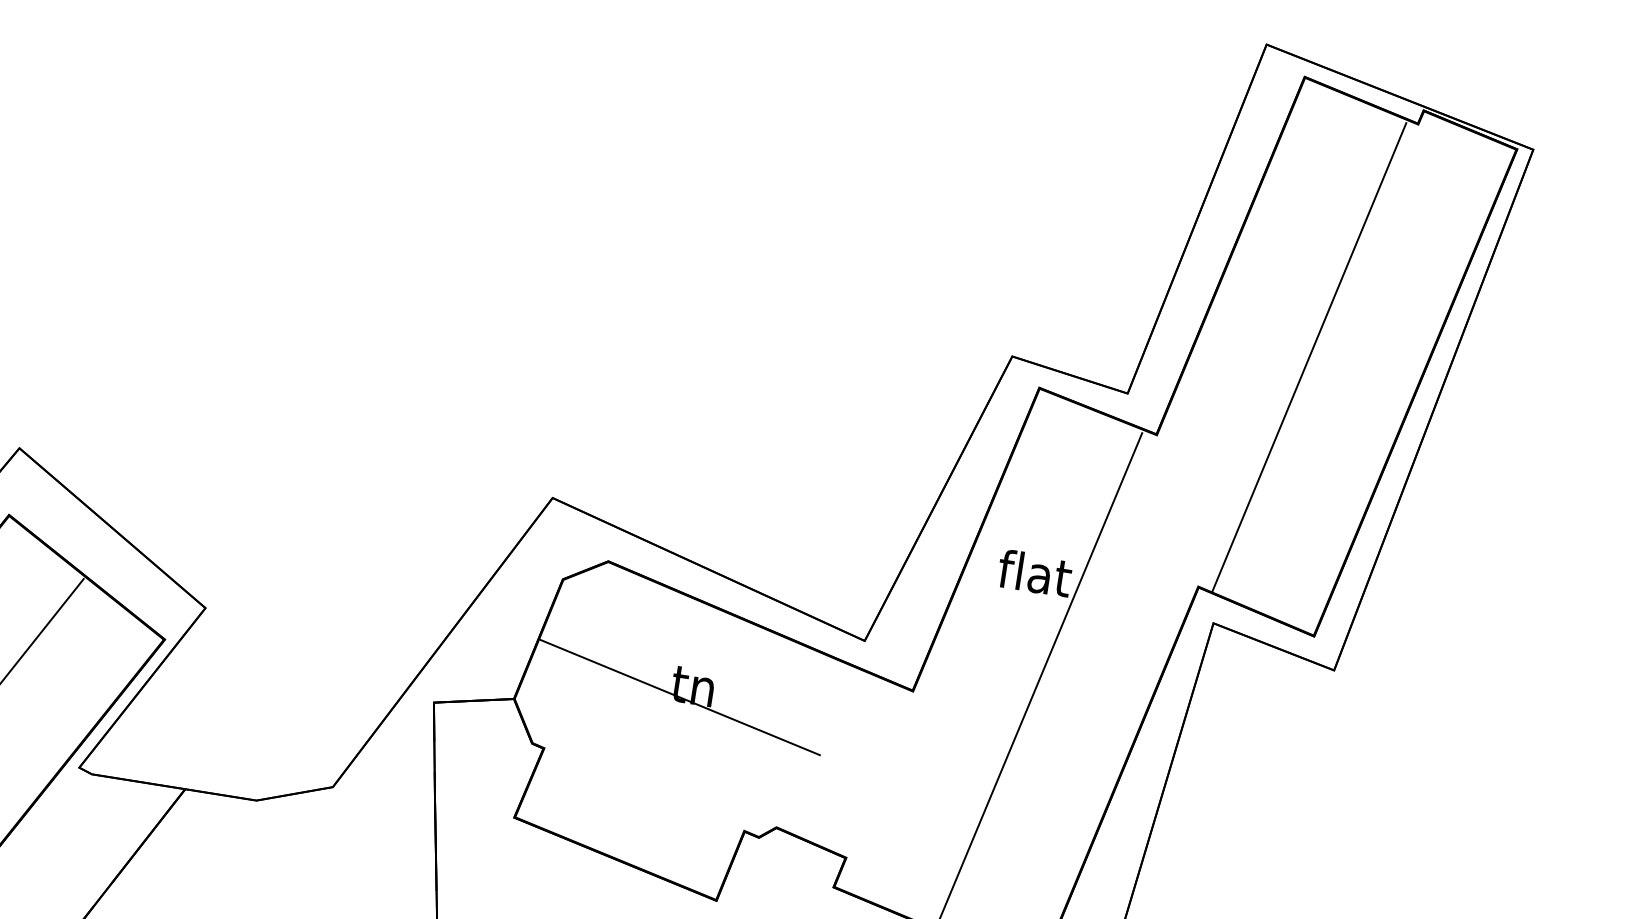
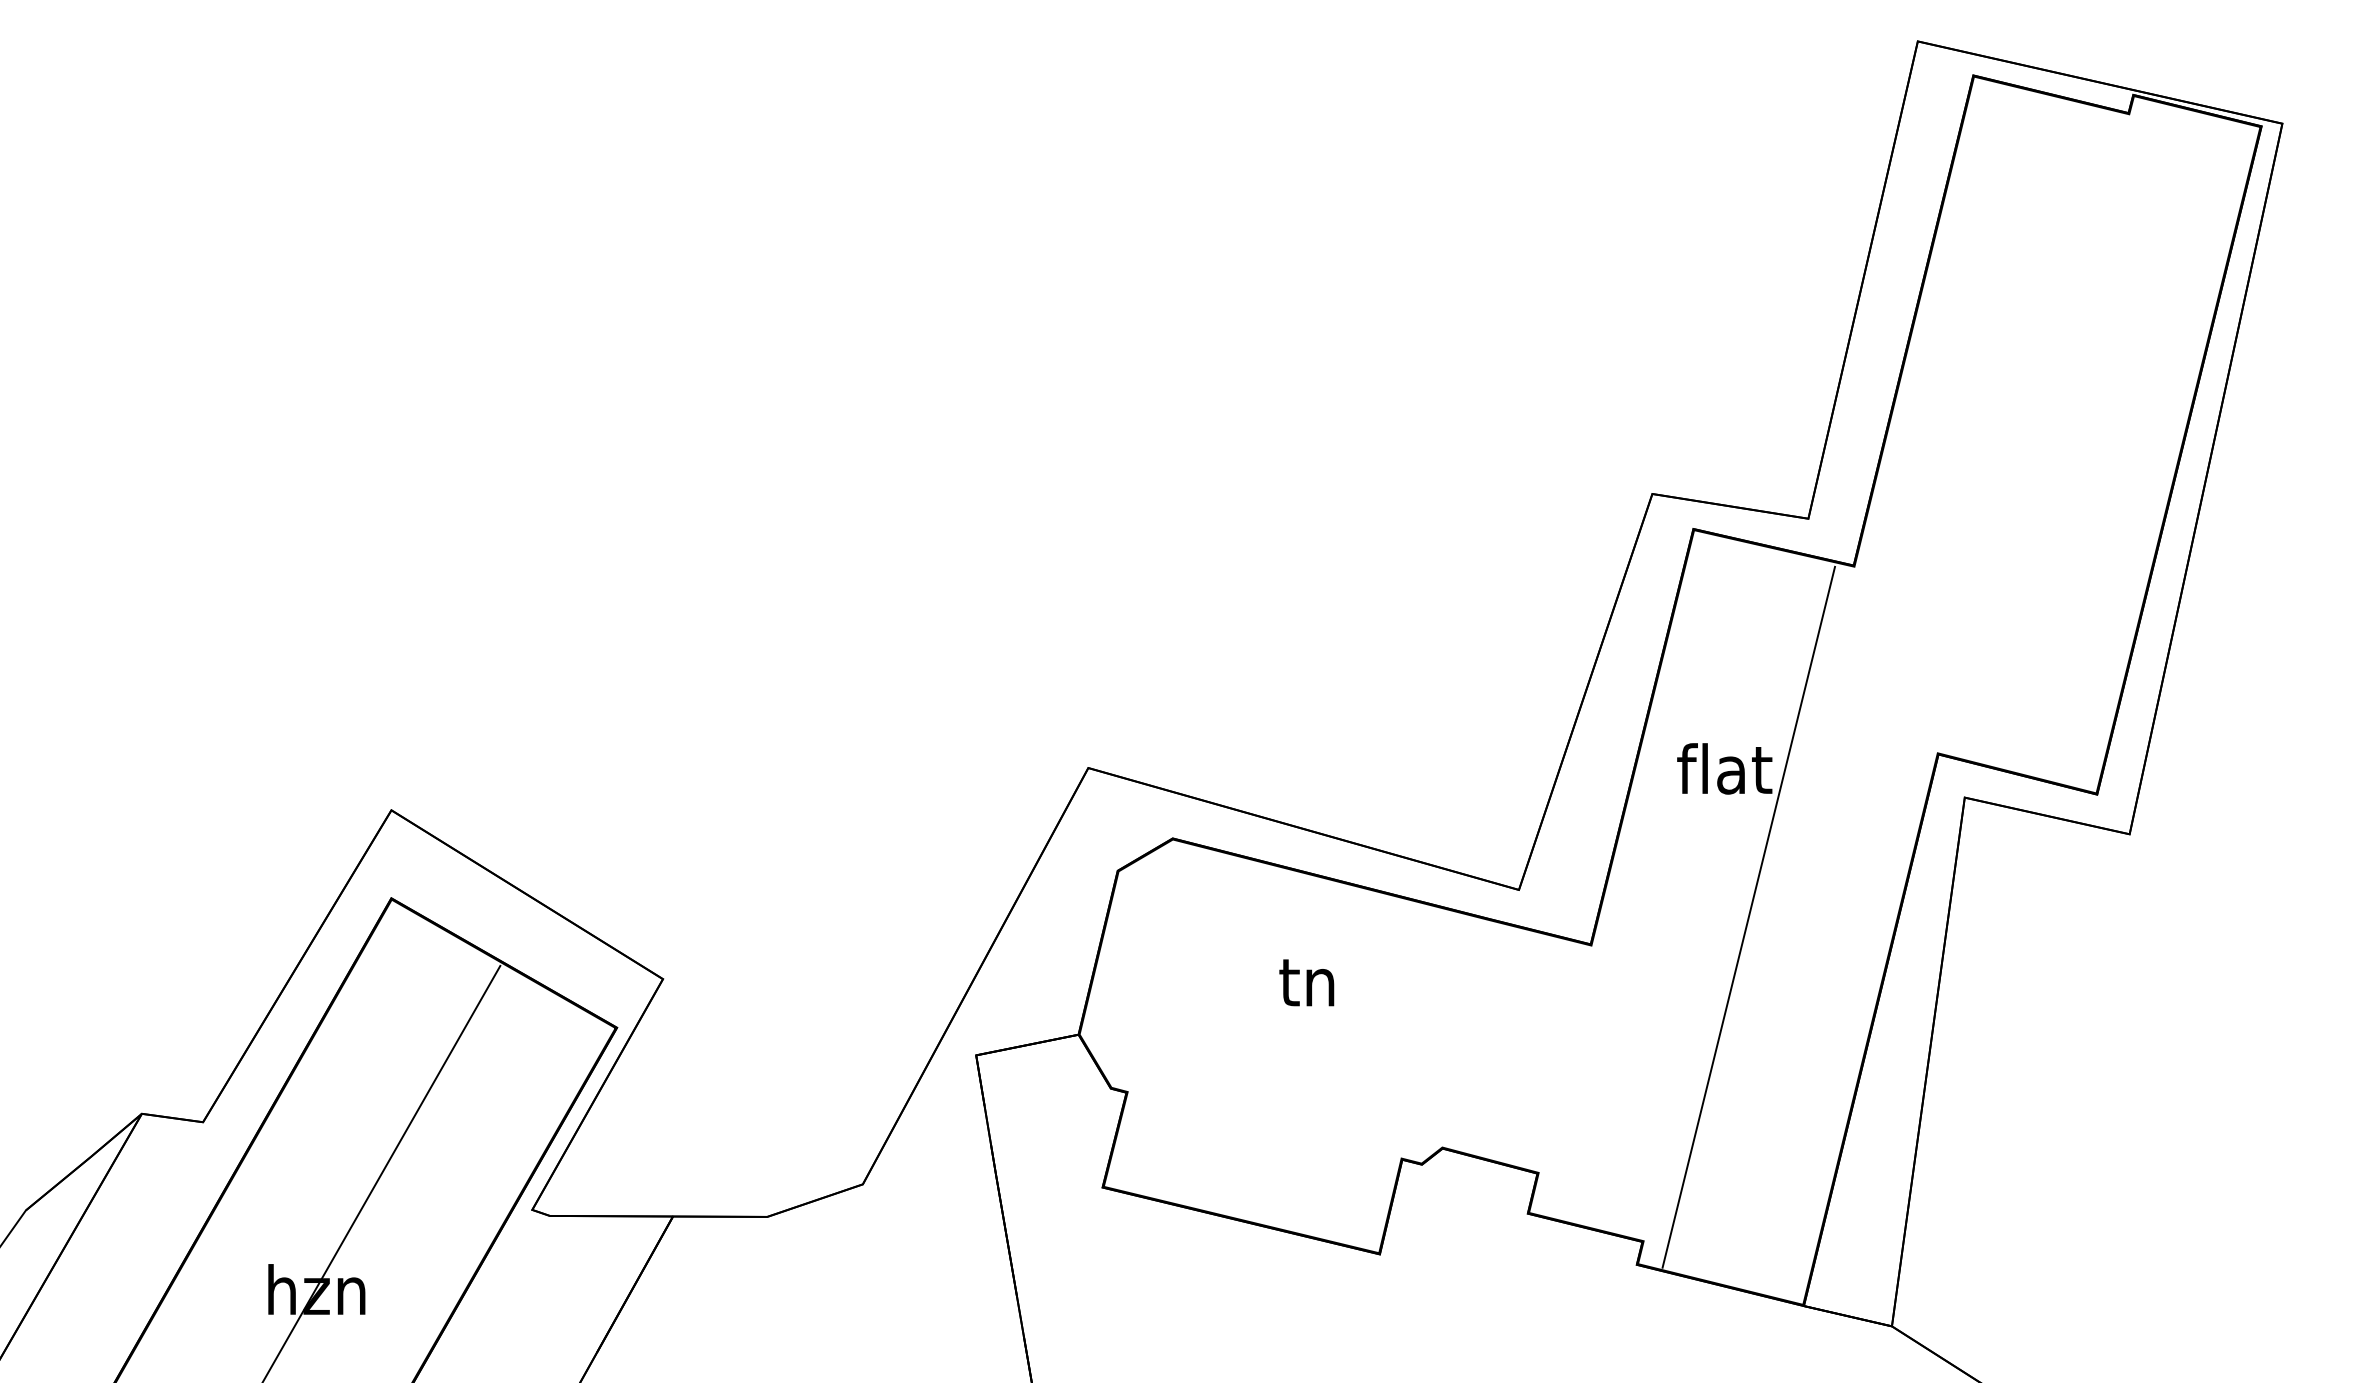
line: (1308, 356) -> (2034, 435), removed
line: (680, 697) -> (1292, 999), removed

